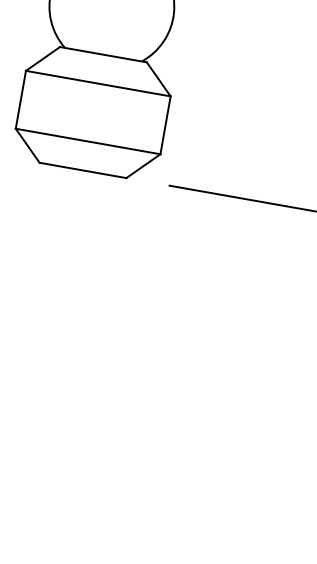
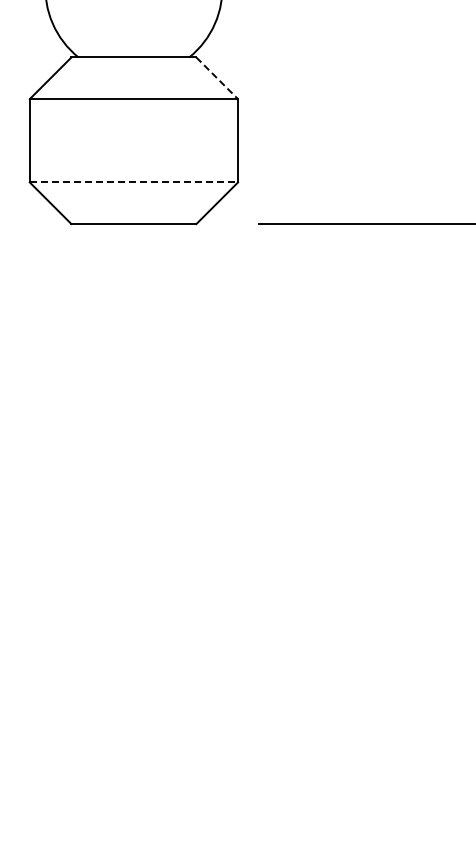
line: (158, 79) -> (217, 78), solid -> dashed
line: (88, 141) -> (134, 182), solid -> dashed

